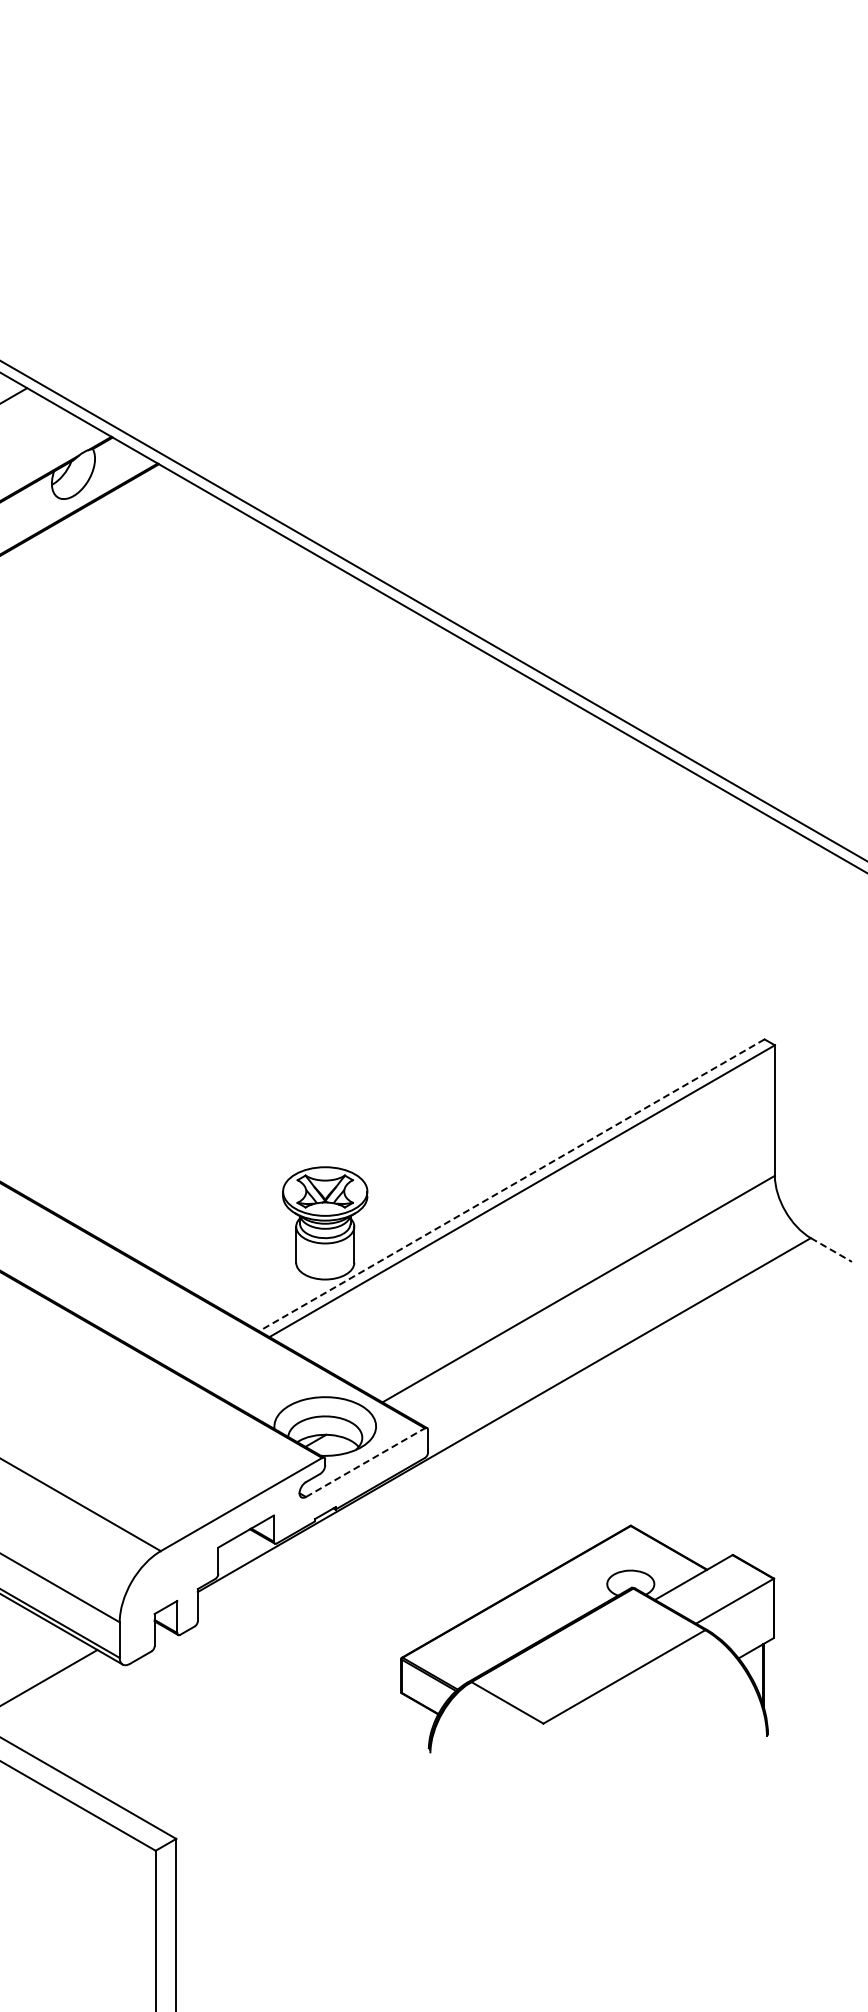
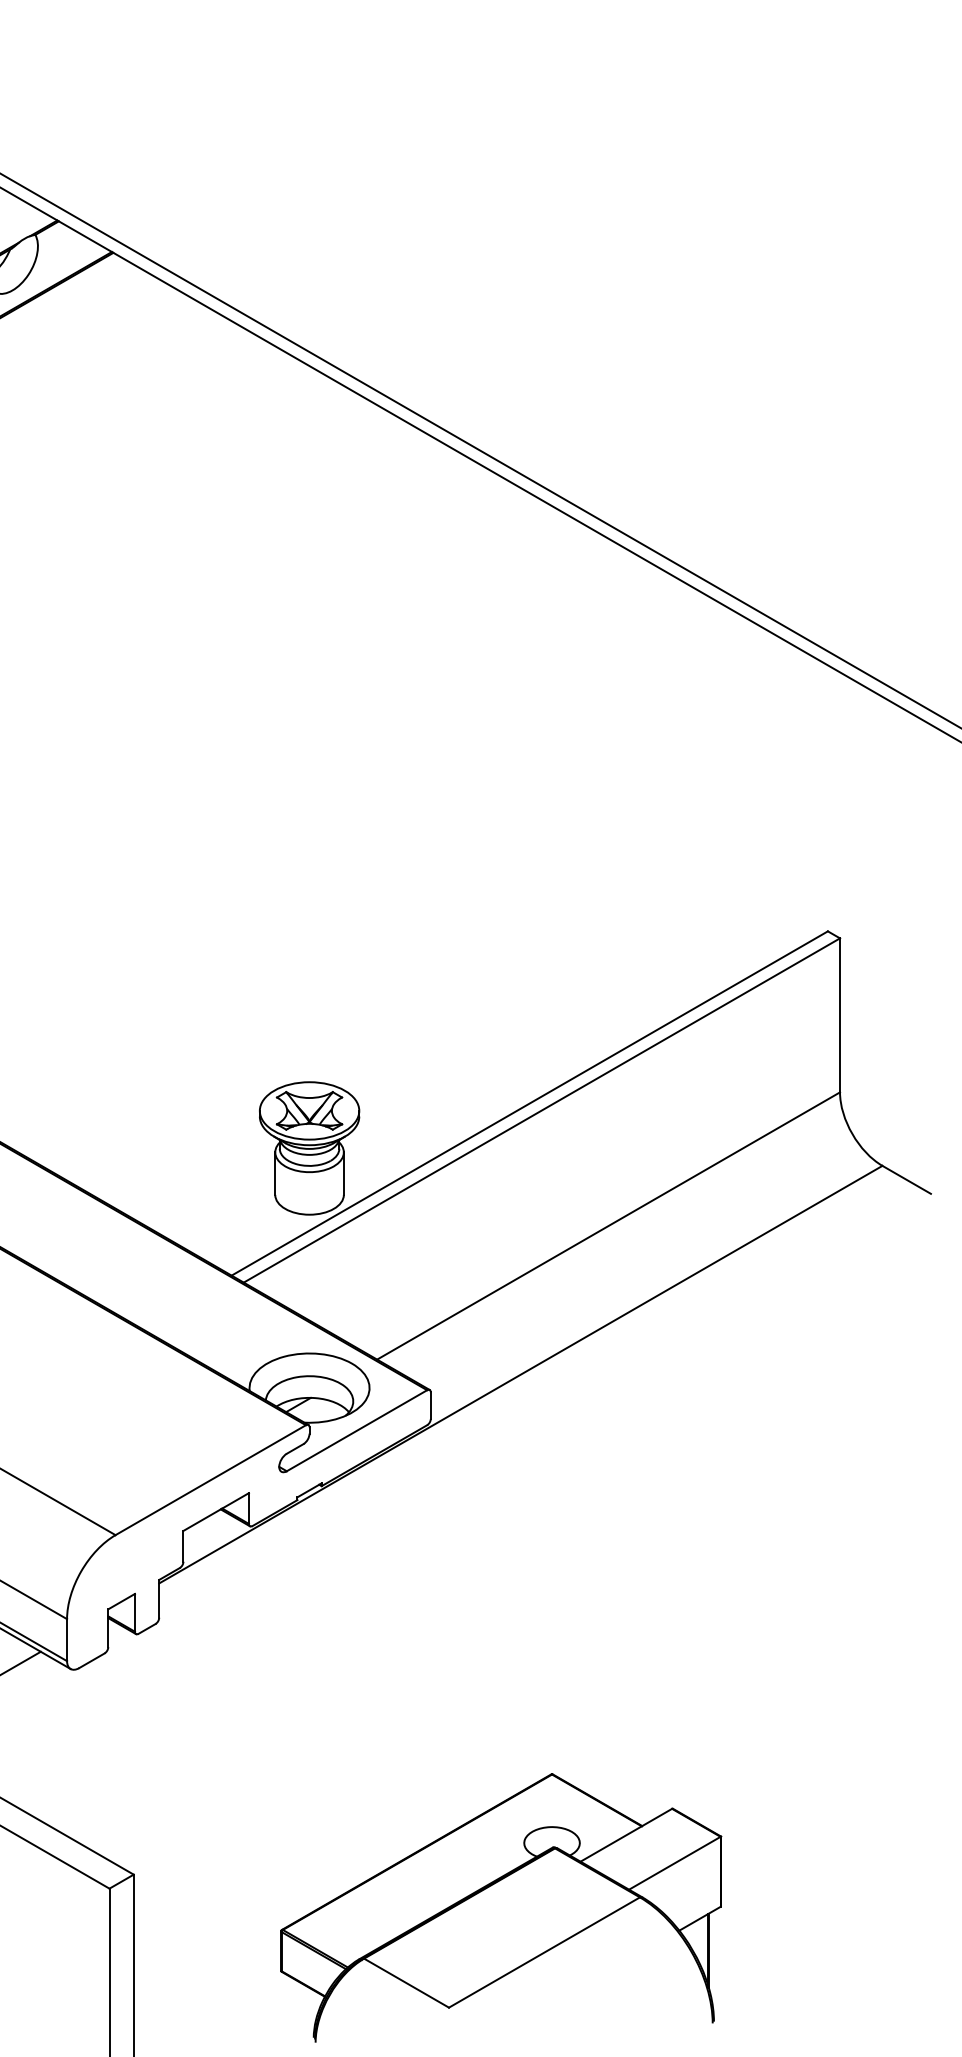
line: (511, 1185) -> (529, 1103), dashed -> solid
line: (831, 1250) -> (906, 1180), dashed -> solid
line: (365, 1462) -> (357, 1430), dashed -> solid
part: (587, 1638) -> (500, 1907), moved

